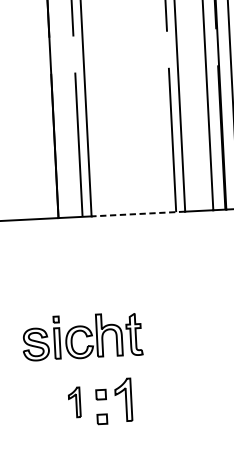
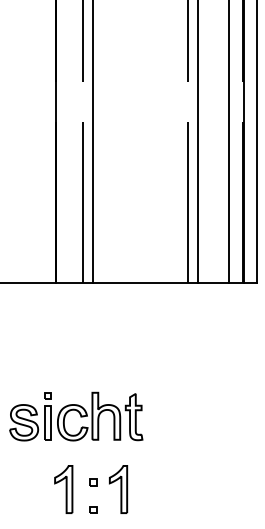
line: (137, 214) -> (144, 283), dashed -> solid
part: (100, 394) -> (93, 482), size x0.62
part: (74, 402) -> (63, 489), size x1.43
part: (102, 419) -> (93, 509), size x0.62

